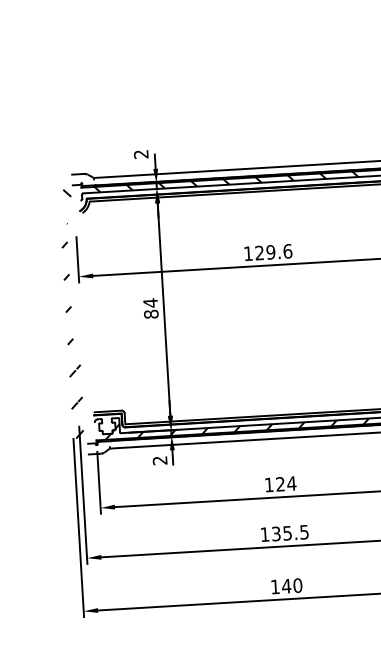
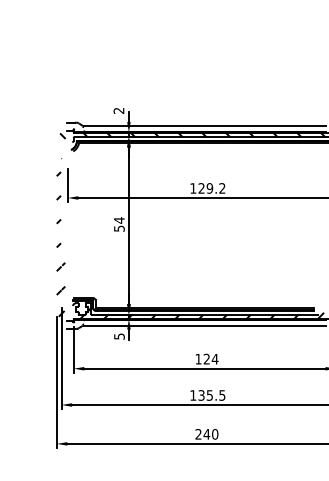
text: (287, 251) -> (222, 188), 129.6 -> 129.2
text: (151, 314) -> (119, 228), 84 -> 54
text: (160, 460) -> (119, 336), 2 -> 5
text: (275, 587) -> (198, 434), 140 -> 240

